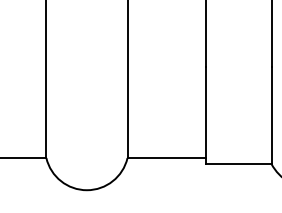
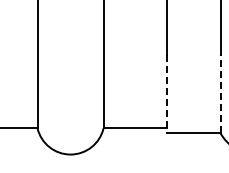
line: (271, 115) -> (220, 93), solid -> dashed
line: (206, 116) -> (167, 94), solid -> dashed

